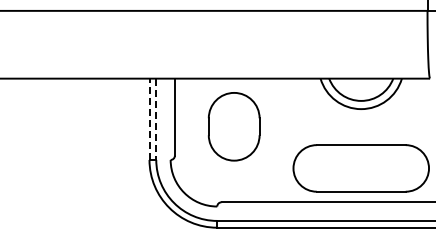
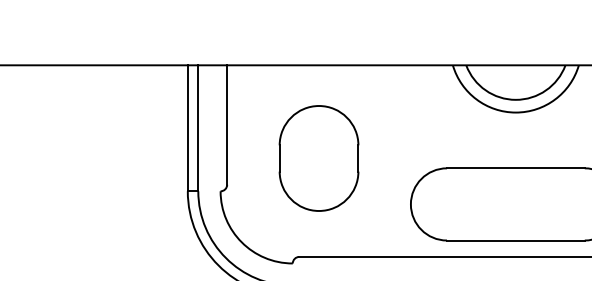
line: (149, 119) -> (187, 128), dashed -> solid
line: (156, 119) -> (198, 128), dashed -> solid
part: (233, 126) -> (317, 158), moved

